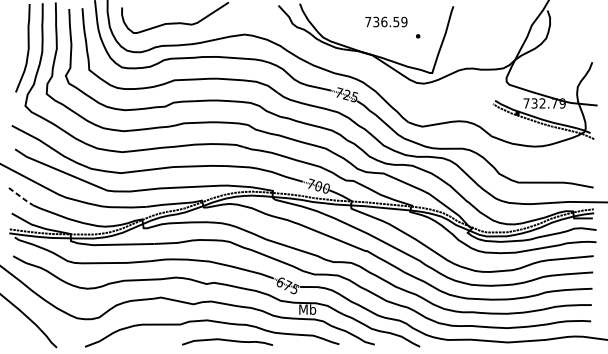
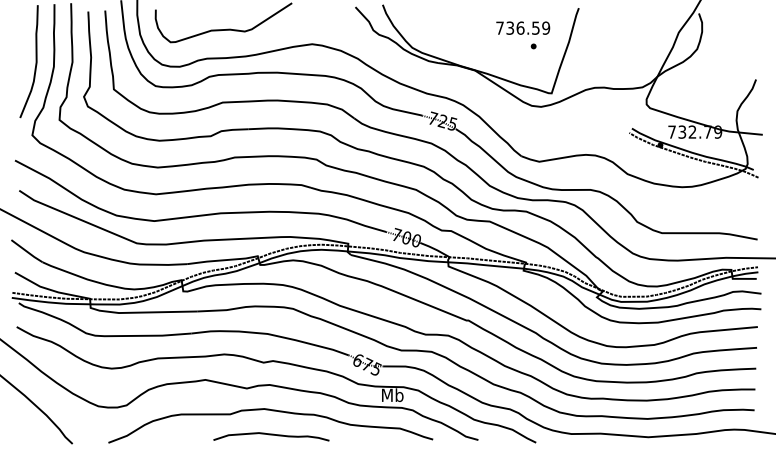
text: (386, 21) -> (523, 27), moved
line: (21, 196) -> (27, 251), dashed -> solid
curve: (227, 341) -> (271, 435), moved

